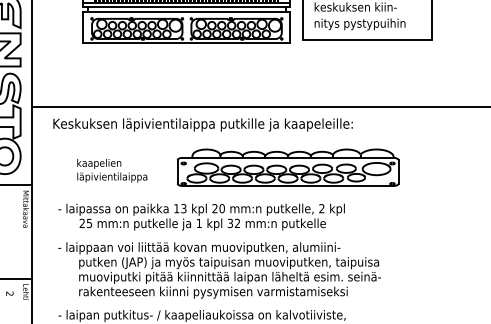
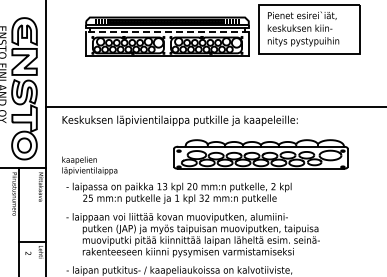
line: (185, 12) -> (166, 32), solid -> dashed
part: (287, 167) -> (260, 154), moved
text: (111, 170) -> (89, 165), moved

